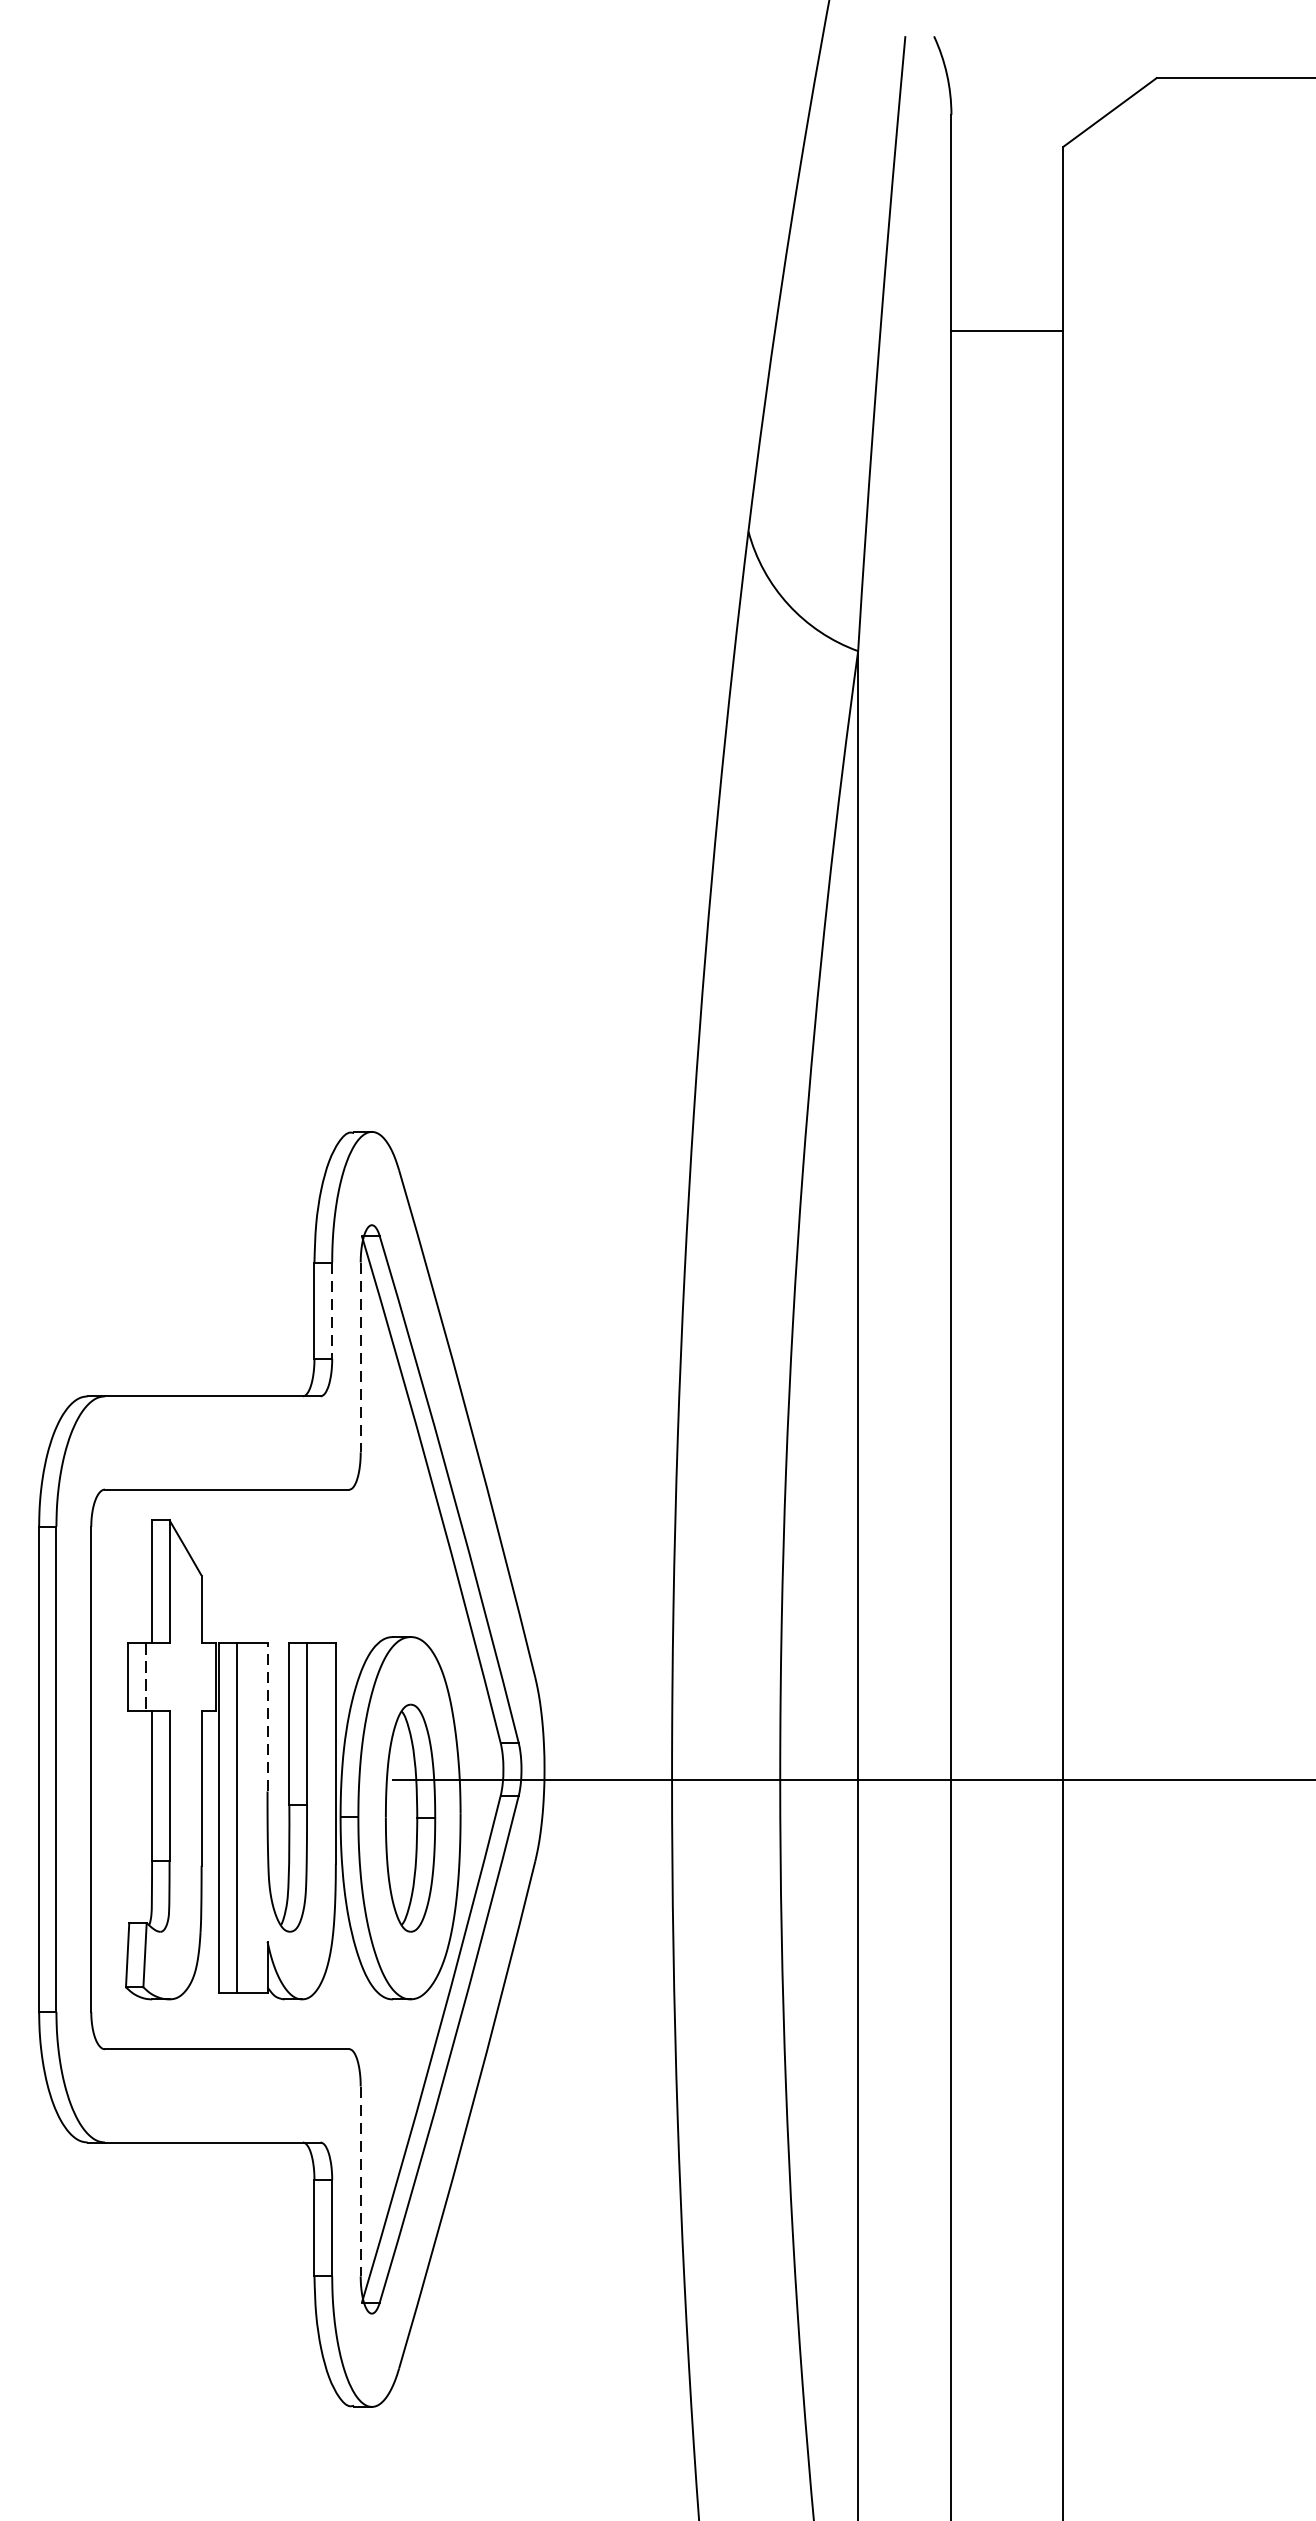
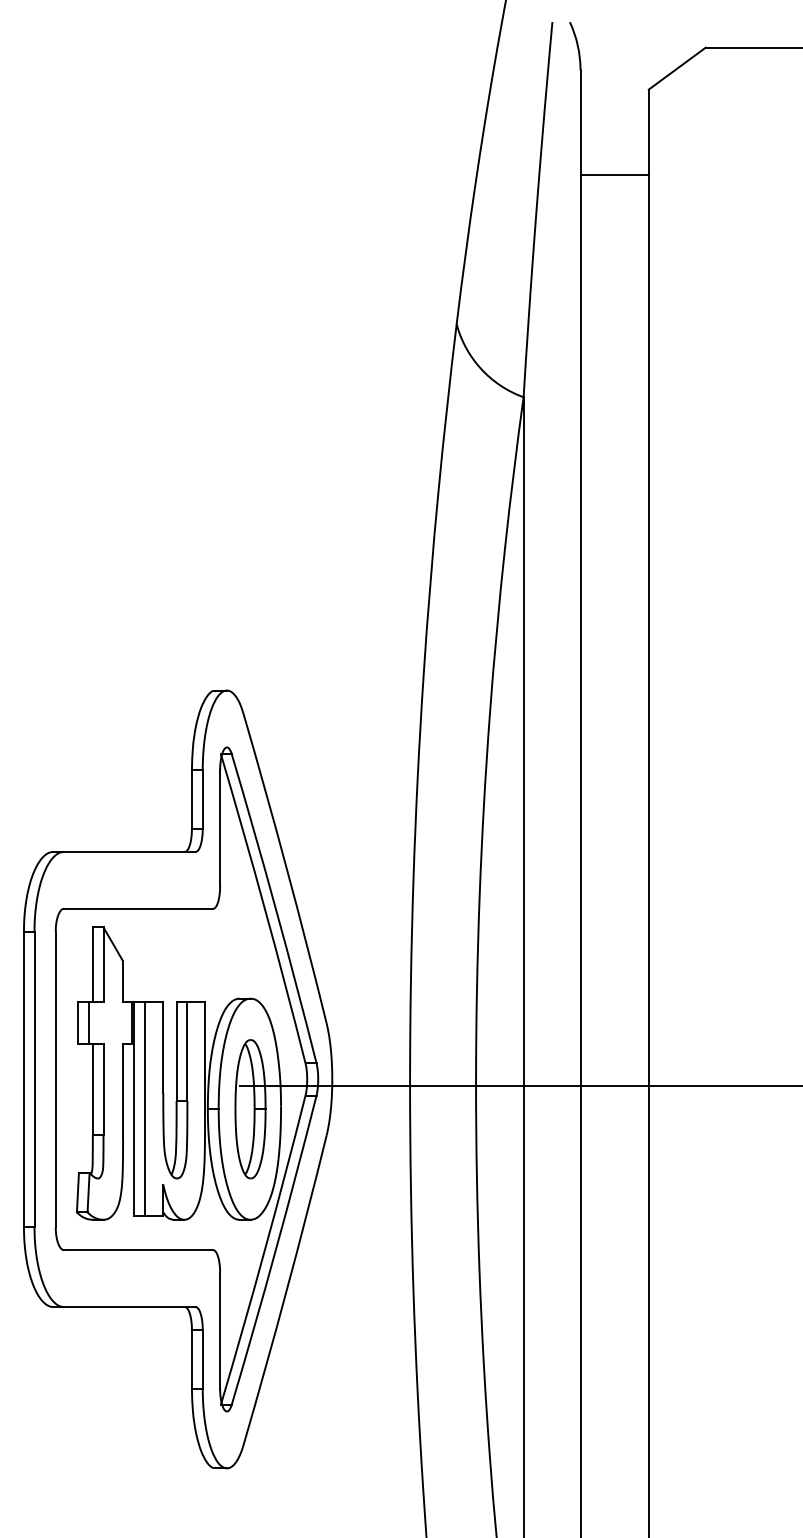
line: (1007, 331) -> (614, 175), moved
line: (331, 1312) -> (202, 800), dashed -> solid
line: (361, 1358) -> (220, 828), dashed -> solid
line: (144, 1677) -> (88, 1023), dashed -> solid
line: (267, 1717) -> (163, 1047), dashed -> solid
line: (361, 2180) -> (220, 1330), dashed -> solid

